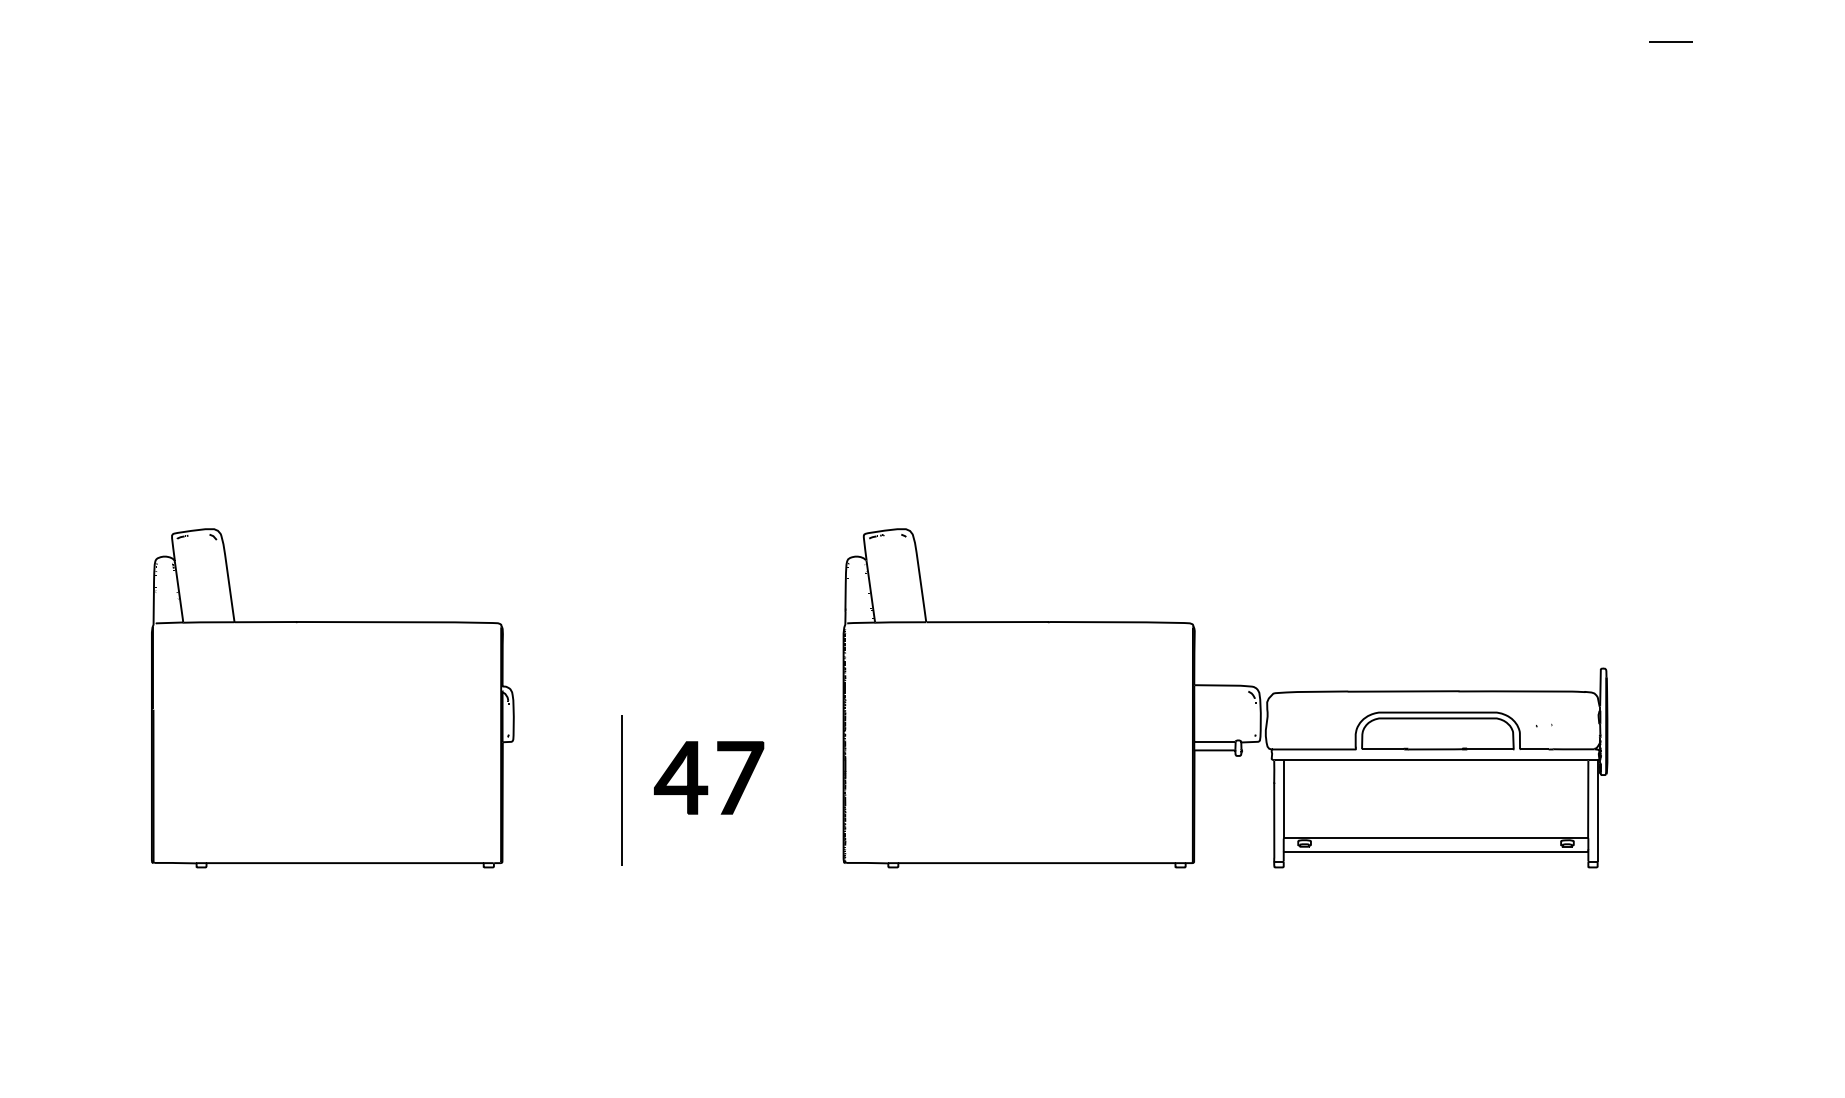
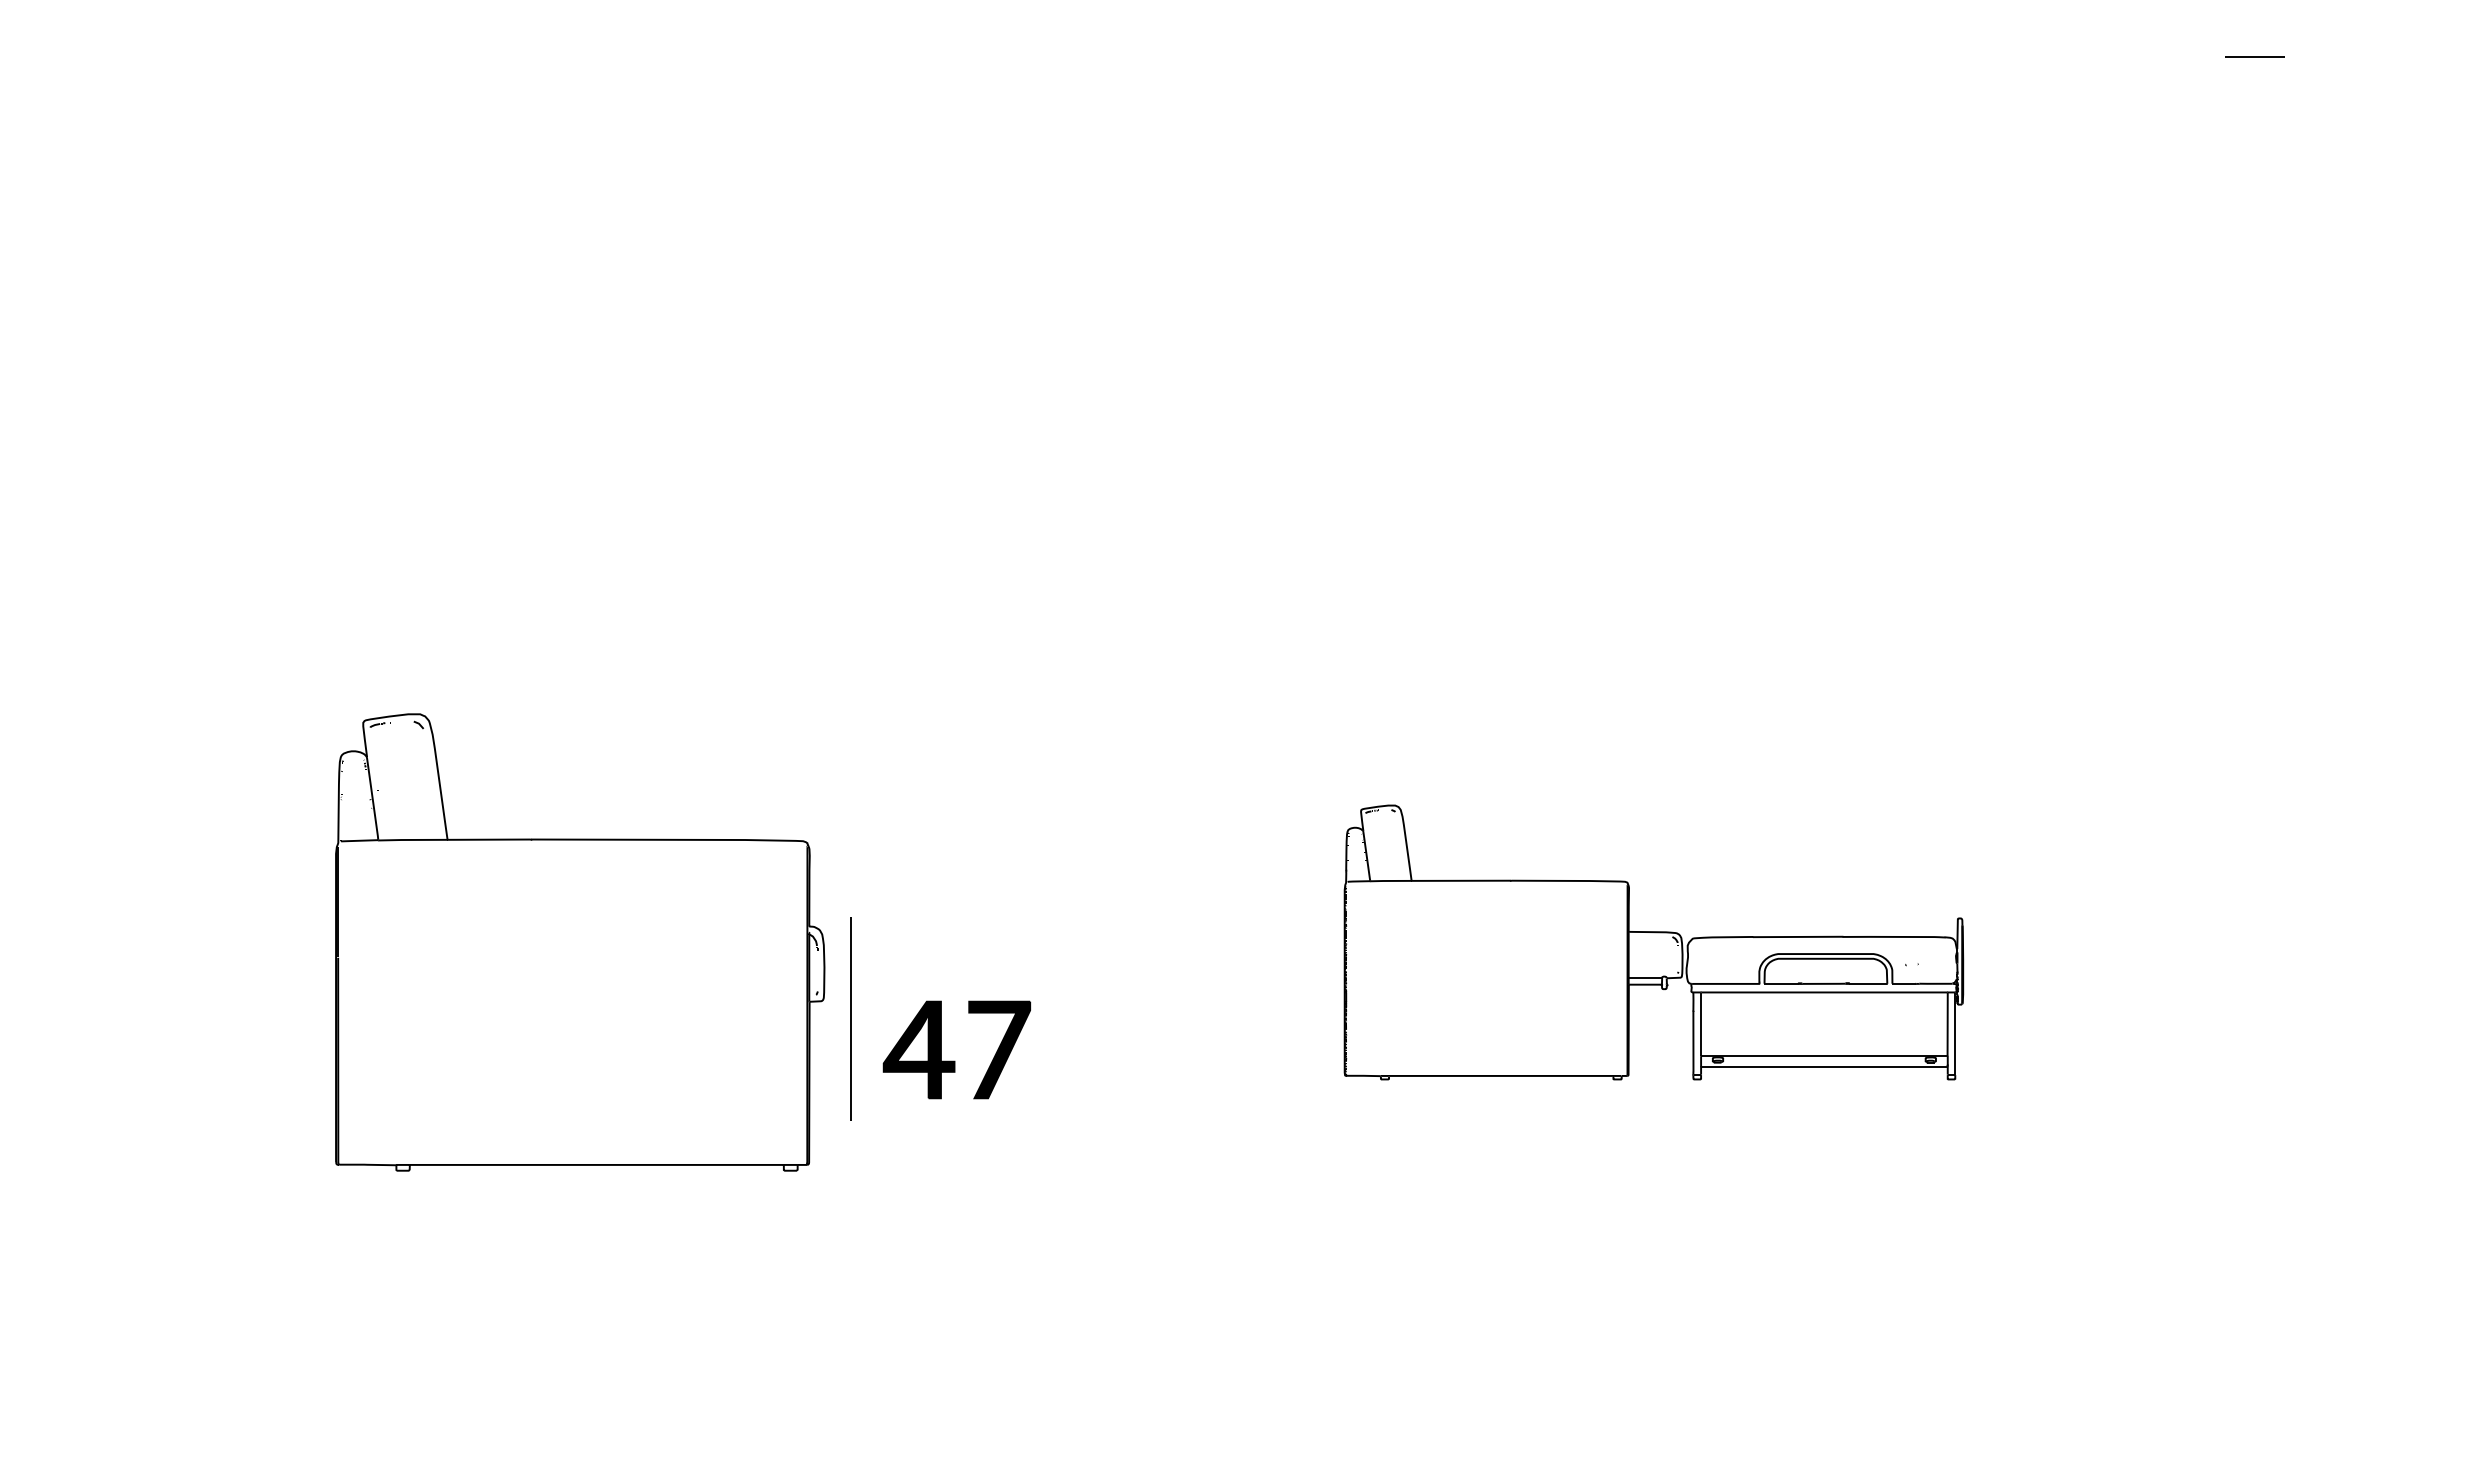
part: (333, 698) -> (580, 942), moved
part: (1225, 698) -> (1653, 942), size x0.6
line: (622, 790) -> (850, 1018), moved

